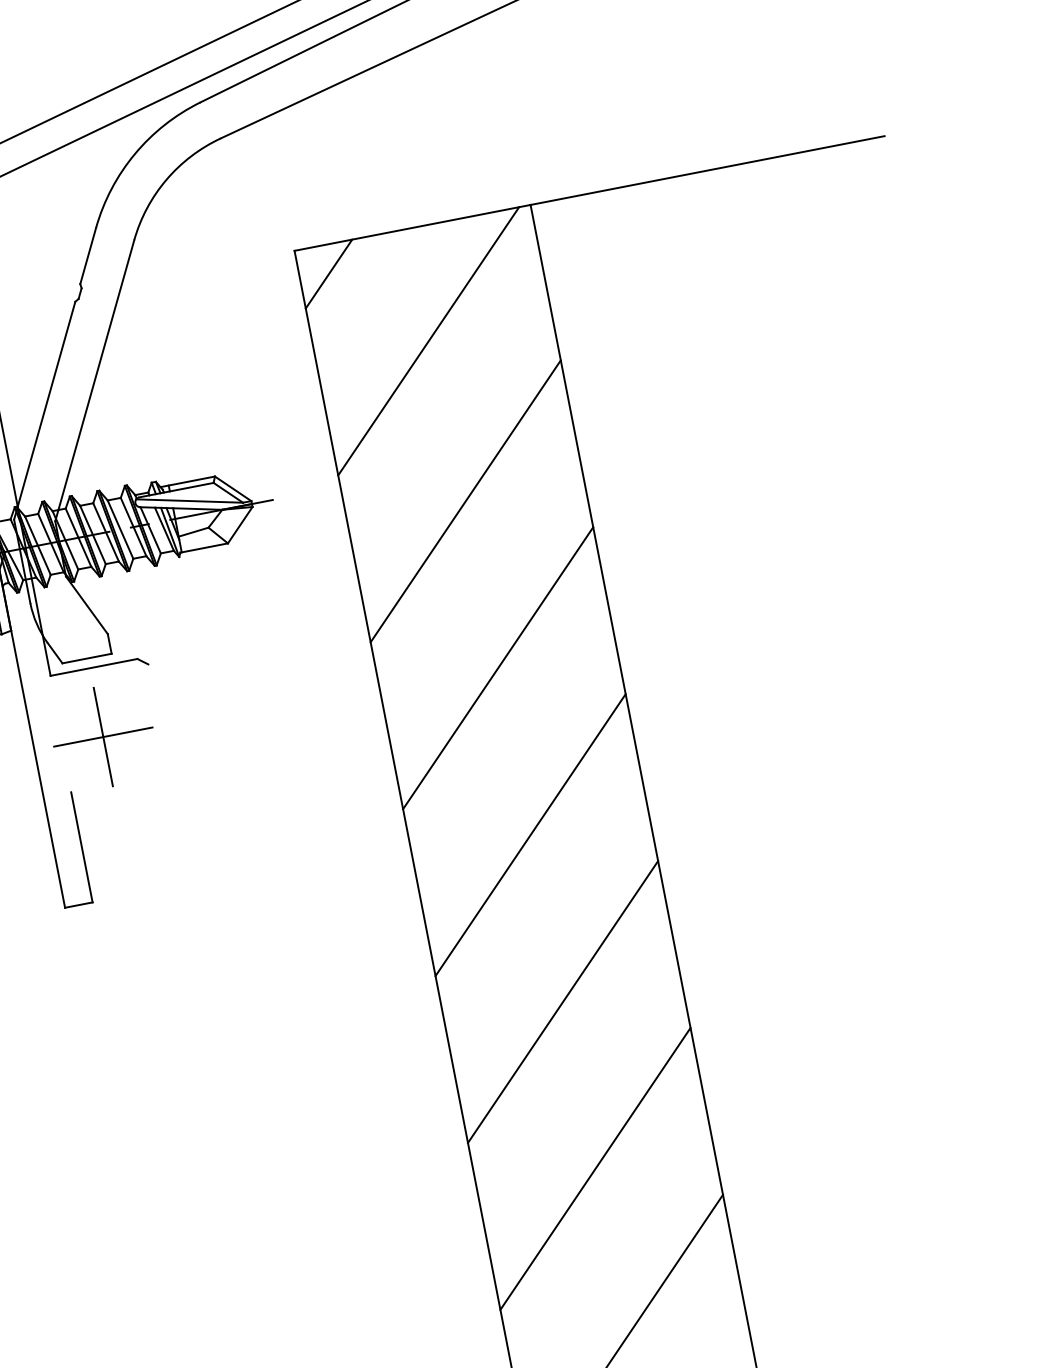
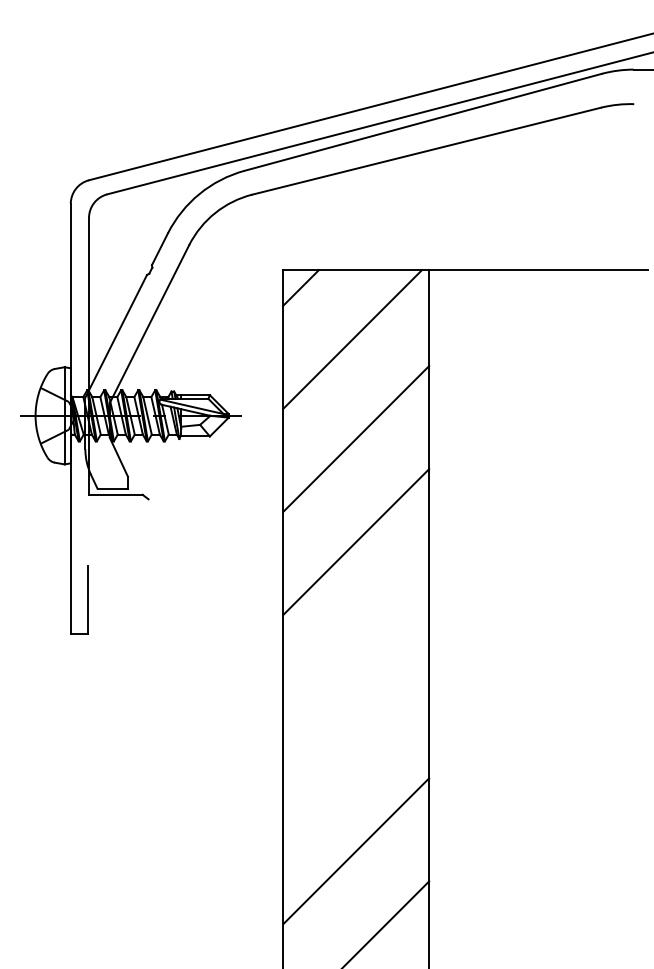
part: (103, 737) -> (113, 537), removed
line: (530, 834) -> (356, 644), removed
line: (563, 1002) -> (356, 748), removed

